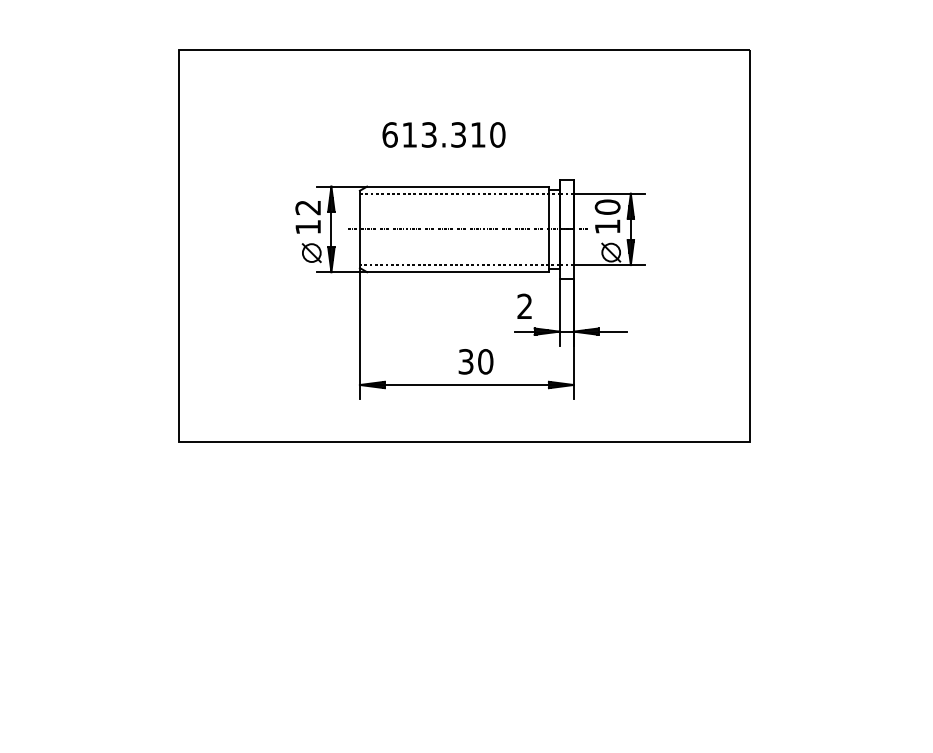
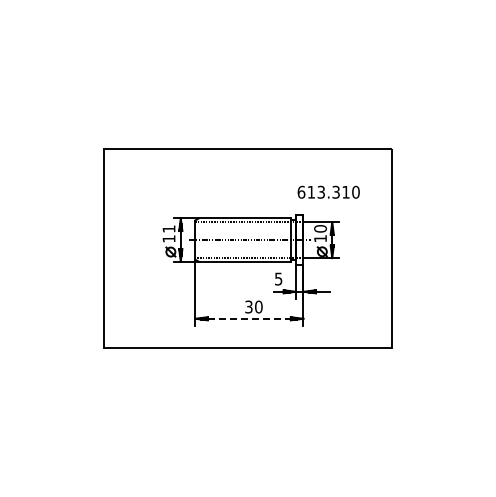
text: (443, 133) -> (328, 191), moved
text: (307, 206) -> (168, 228), 12 -> 11
text: (524, 305) -> (278, 278), 2 -> 5
line: (467, 384) -> (249, 318), solid -> dashed

